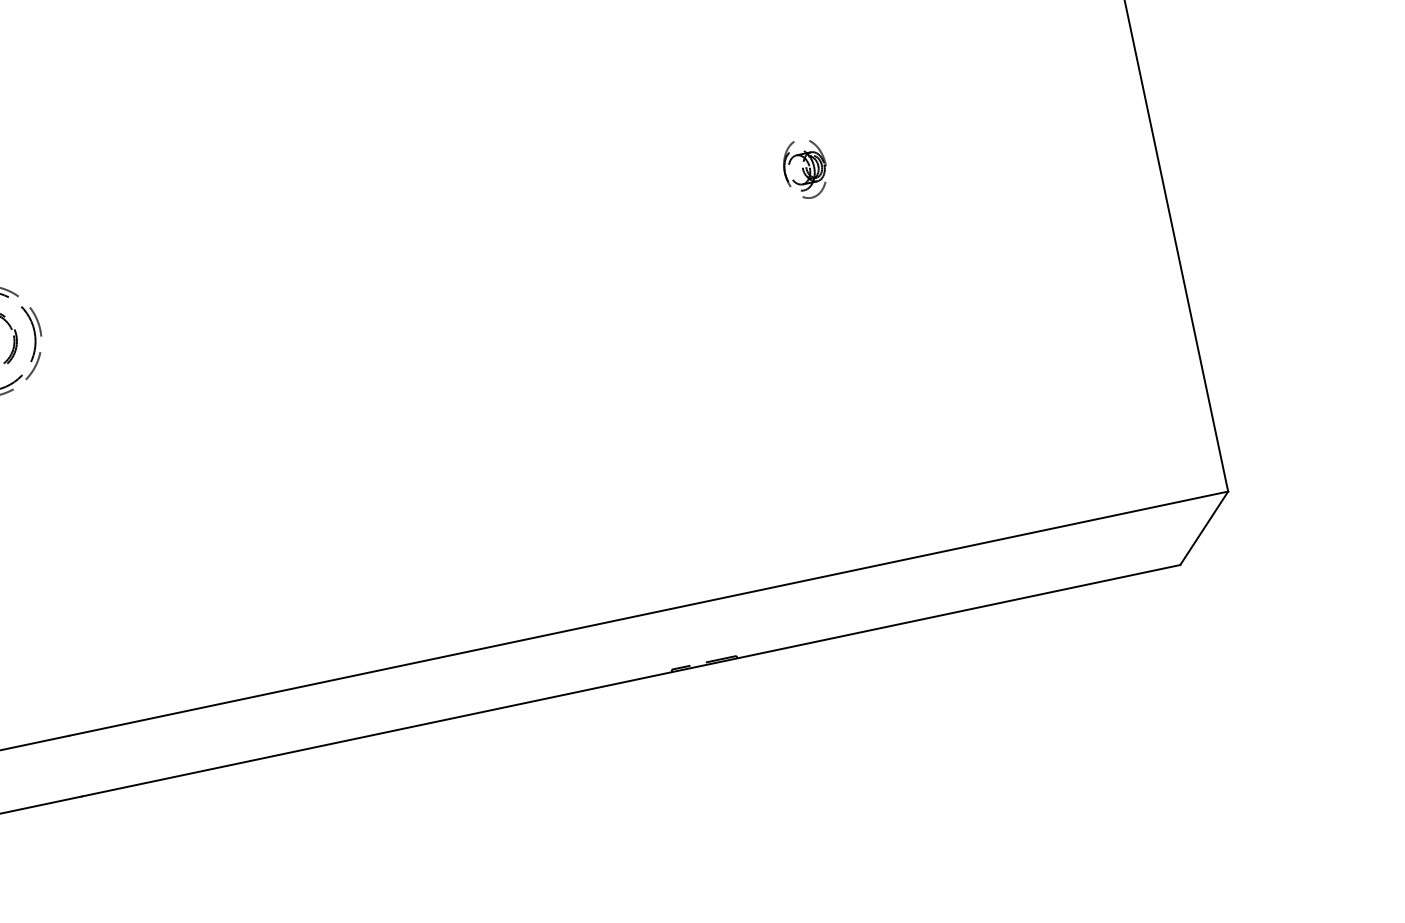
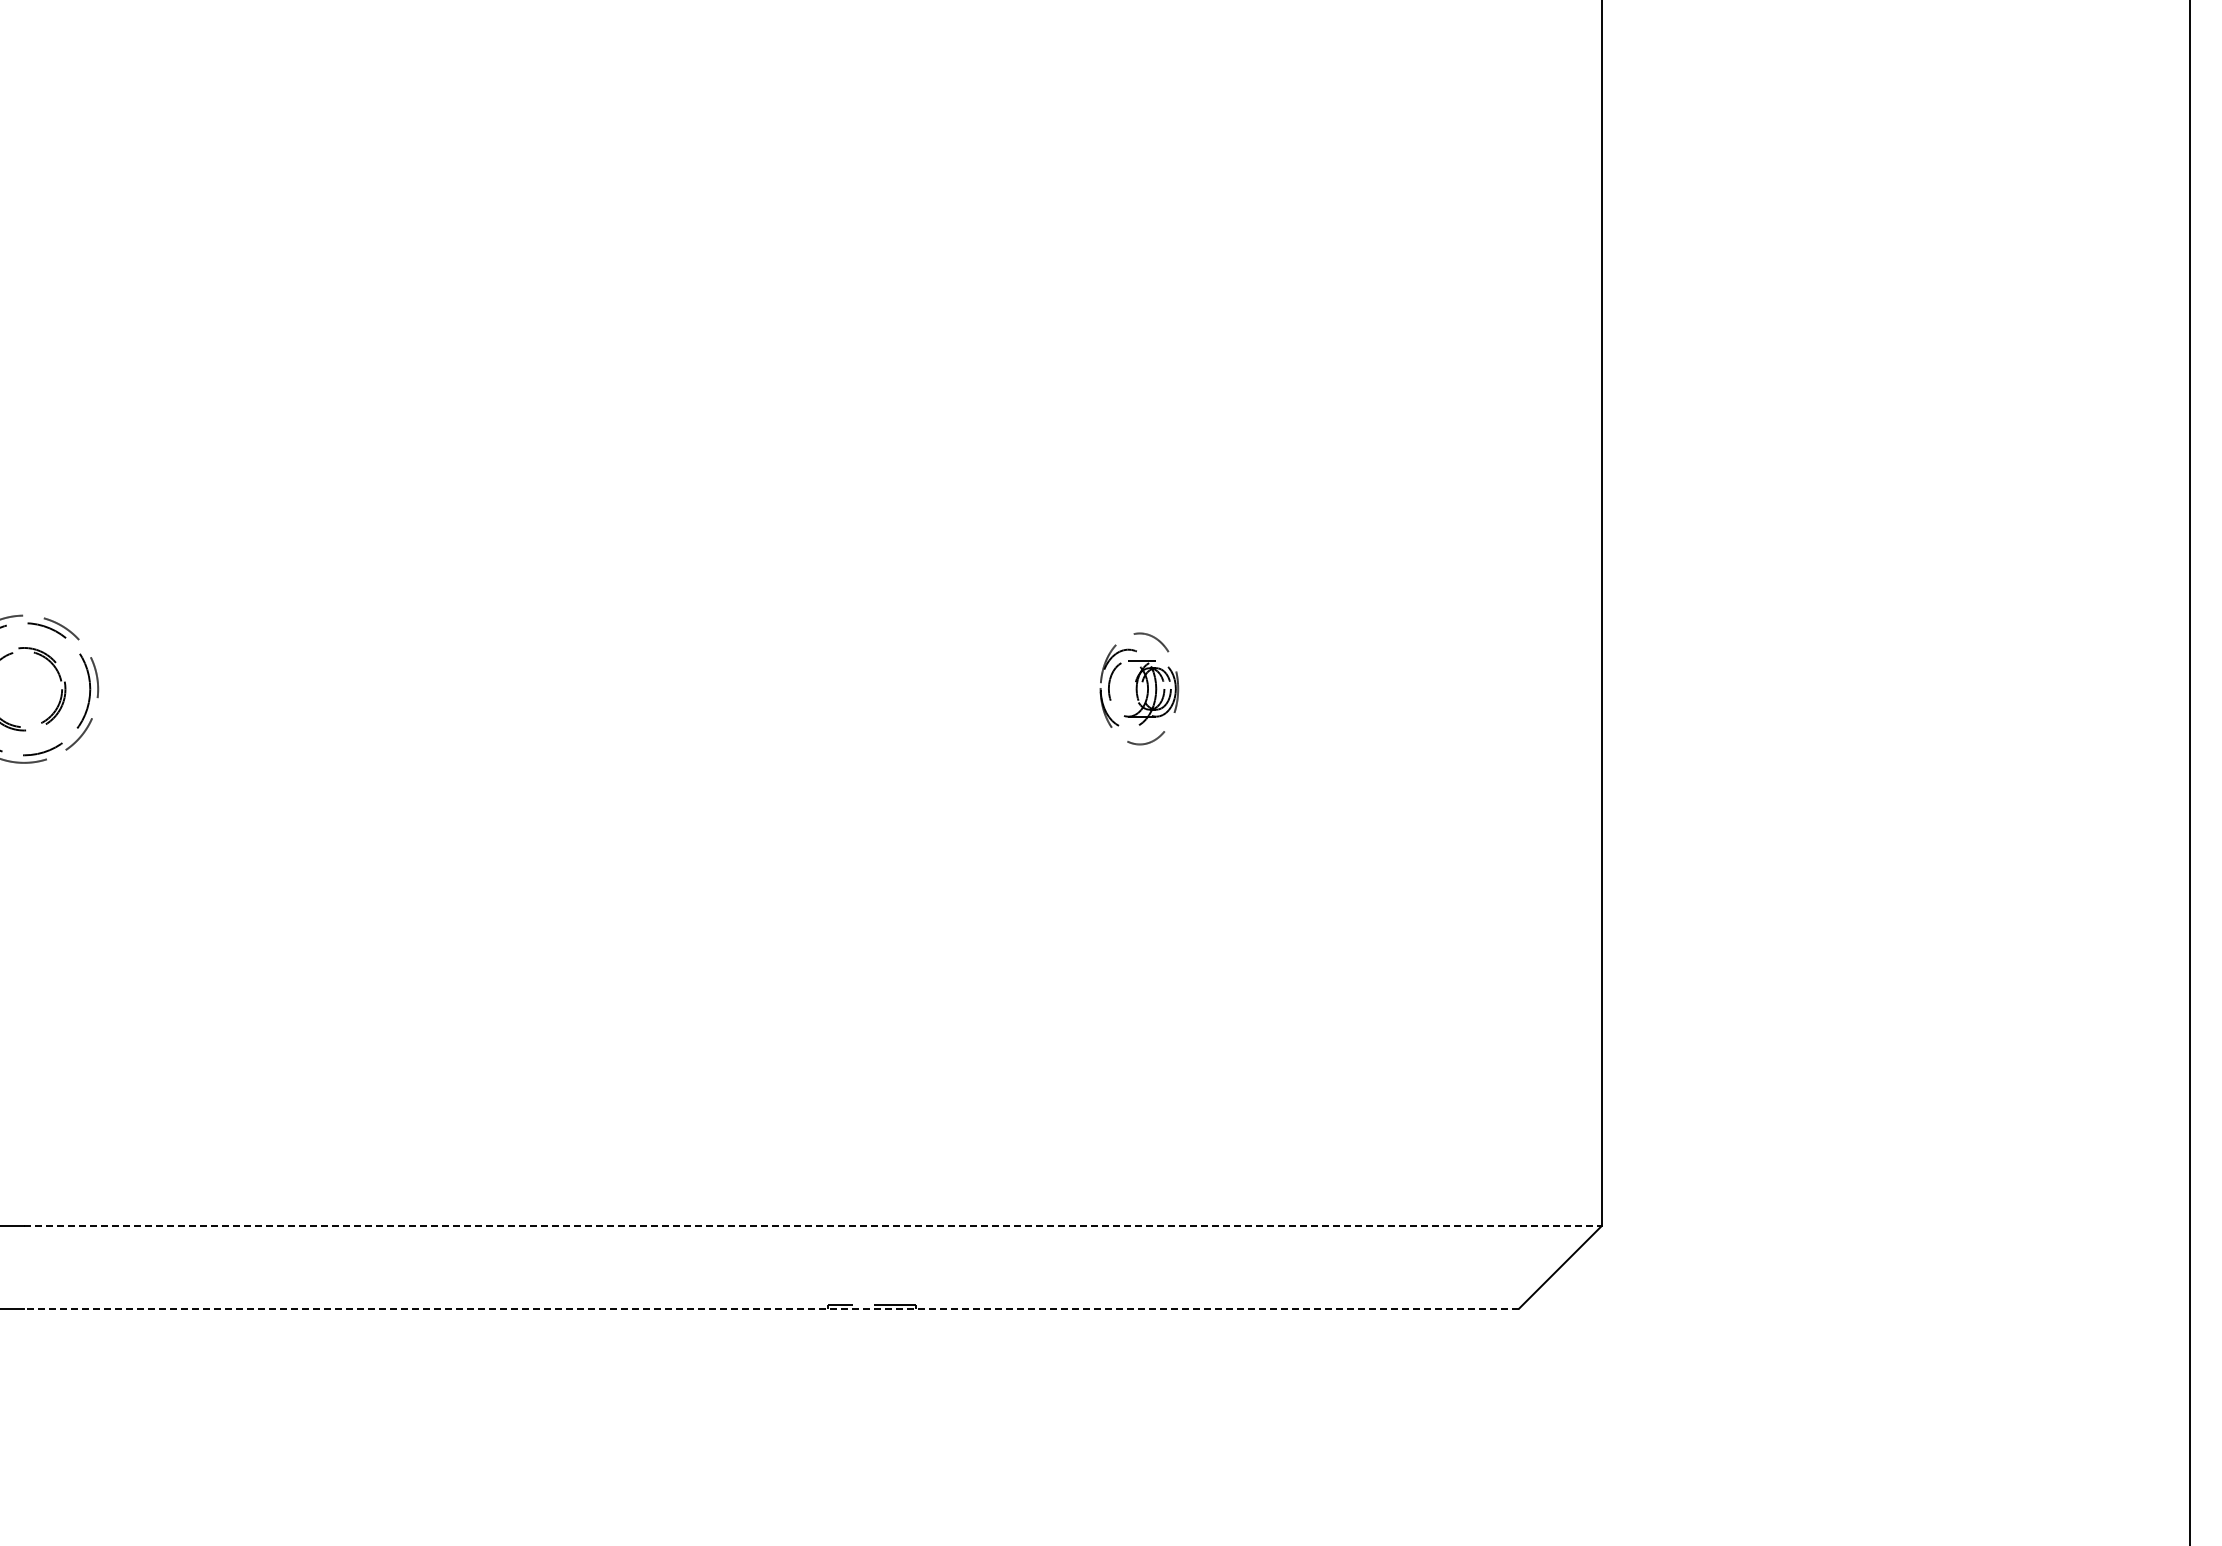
part: (804, 169) -> (1138, 689), size x1.4
line: (648, 614) -> (812, 1226), solid -> dashed
line: (630, 680) -> (771, 1308), solid -> dashed

